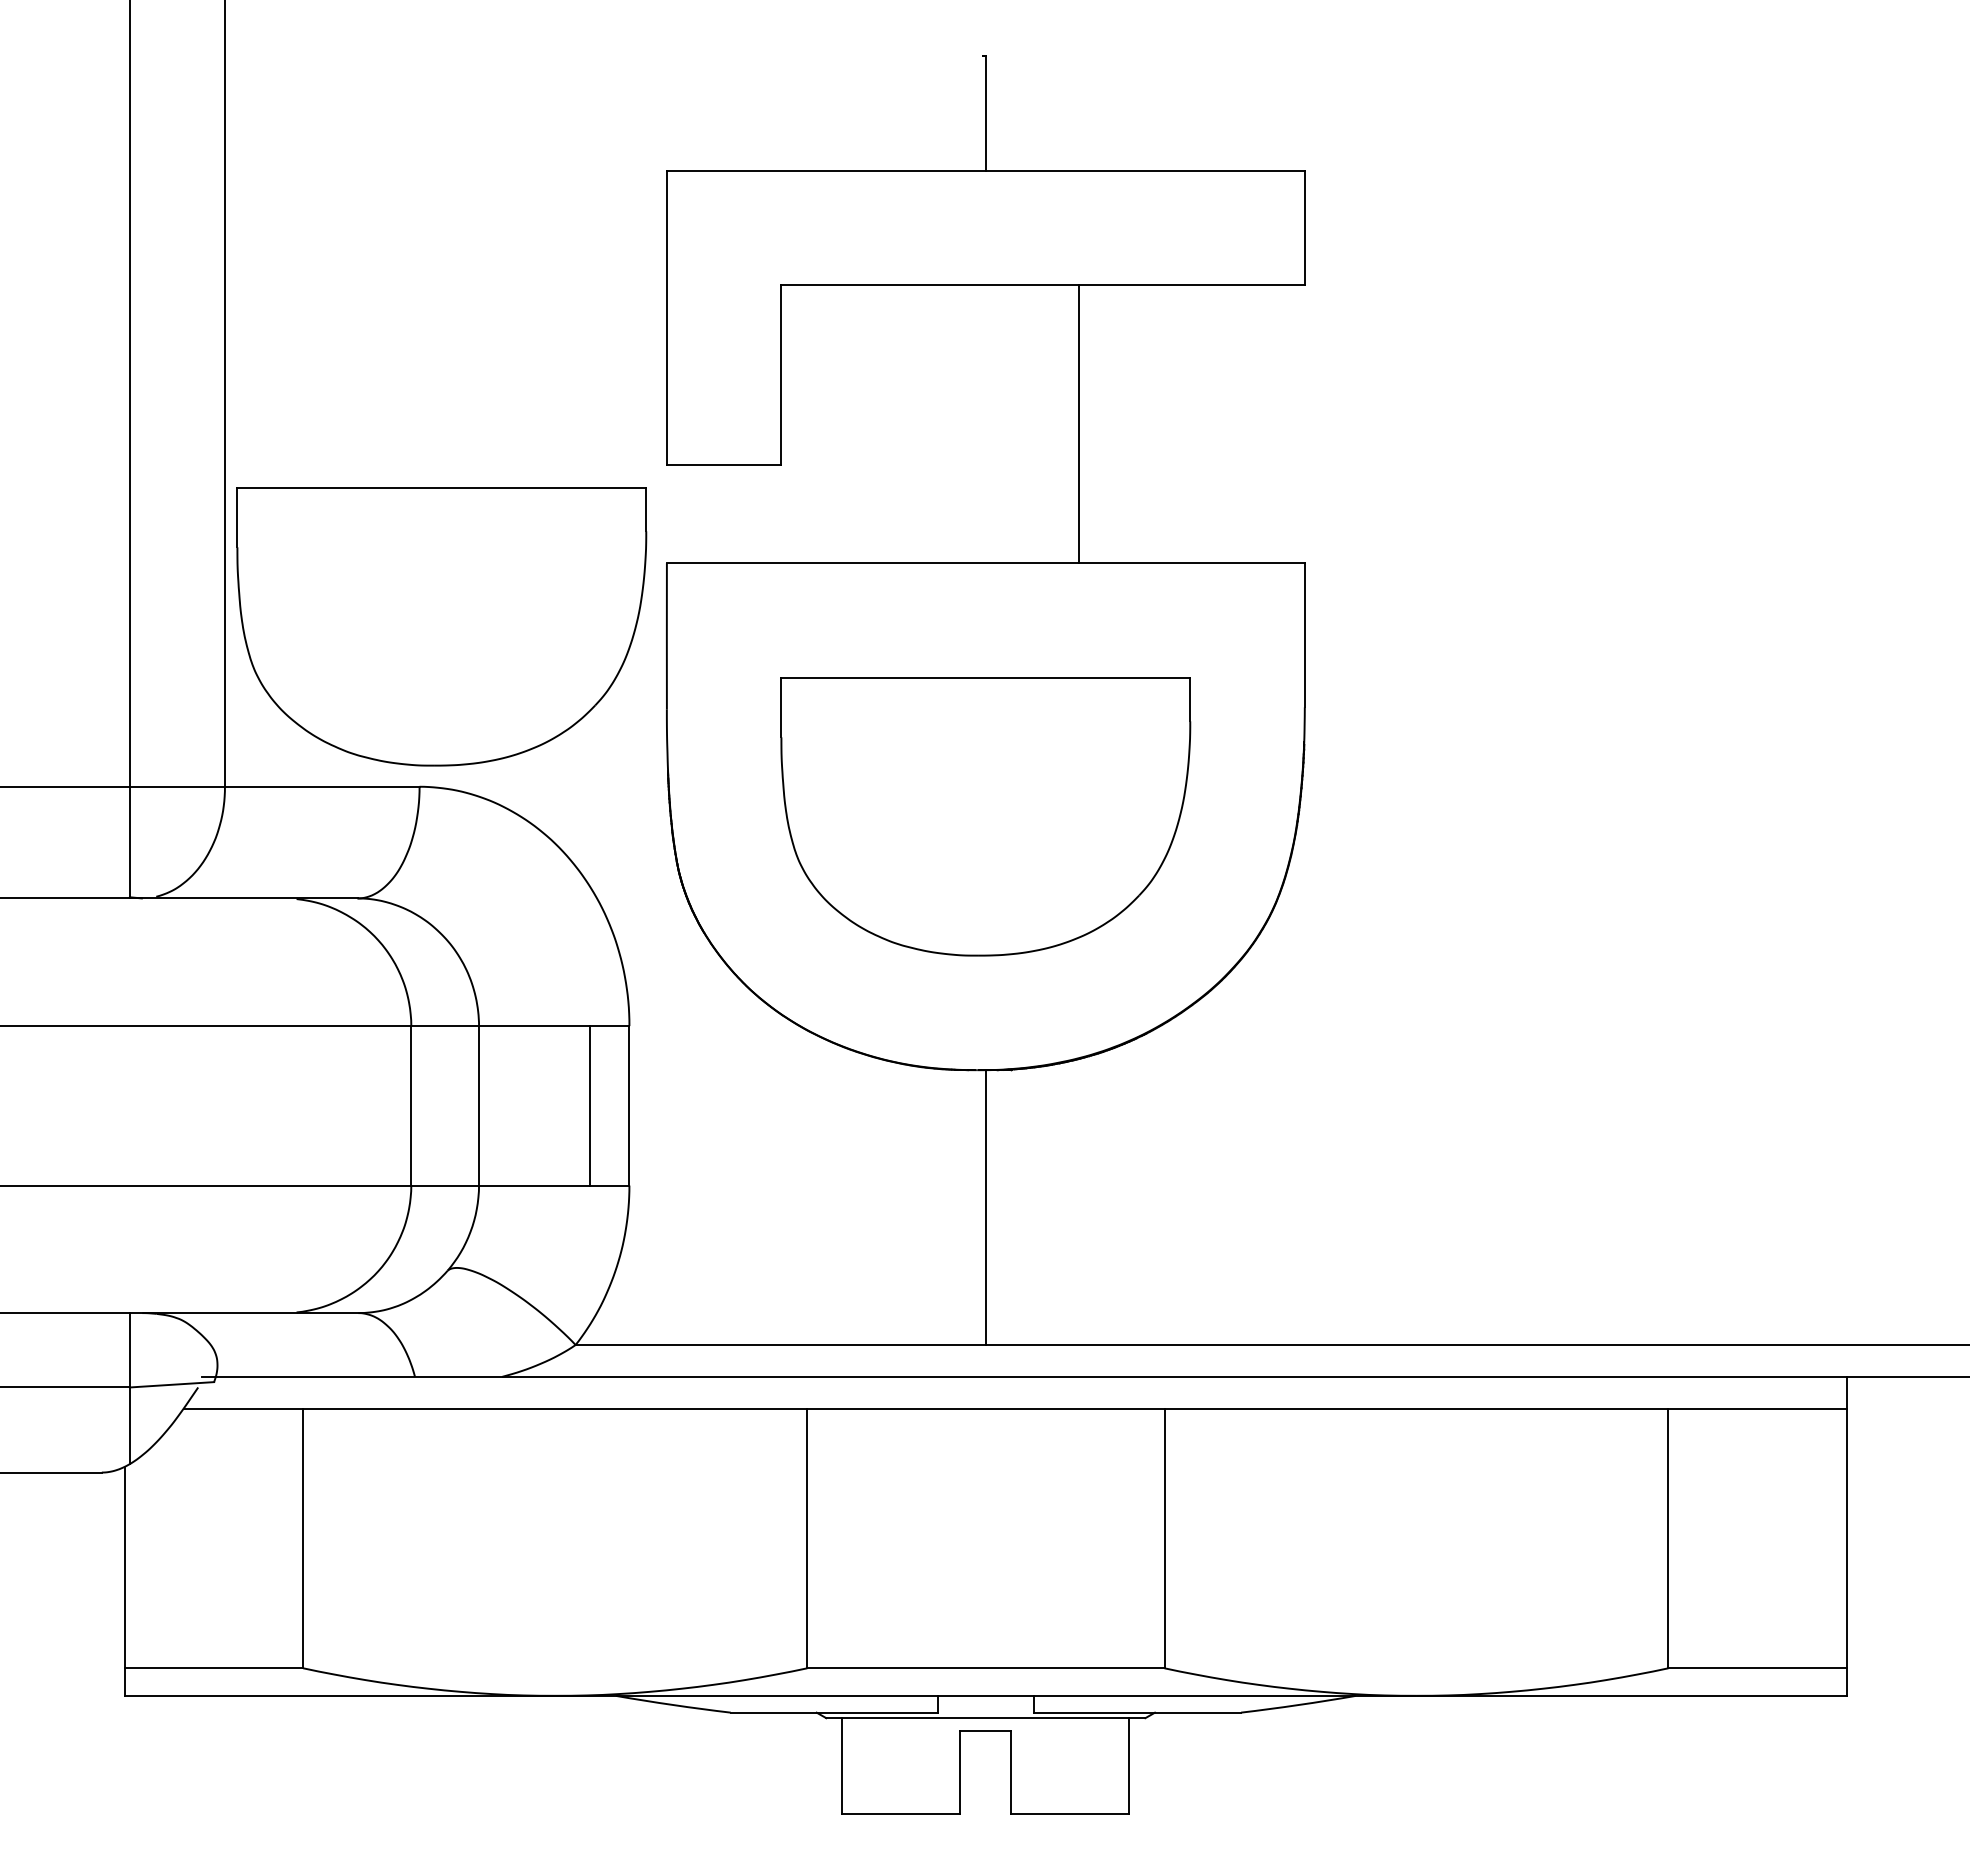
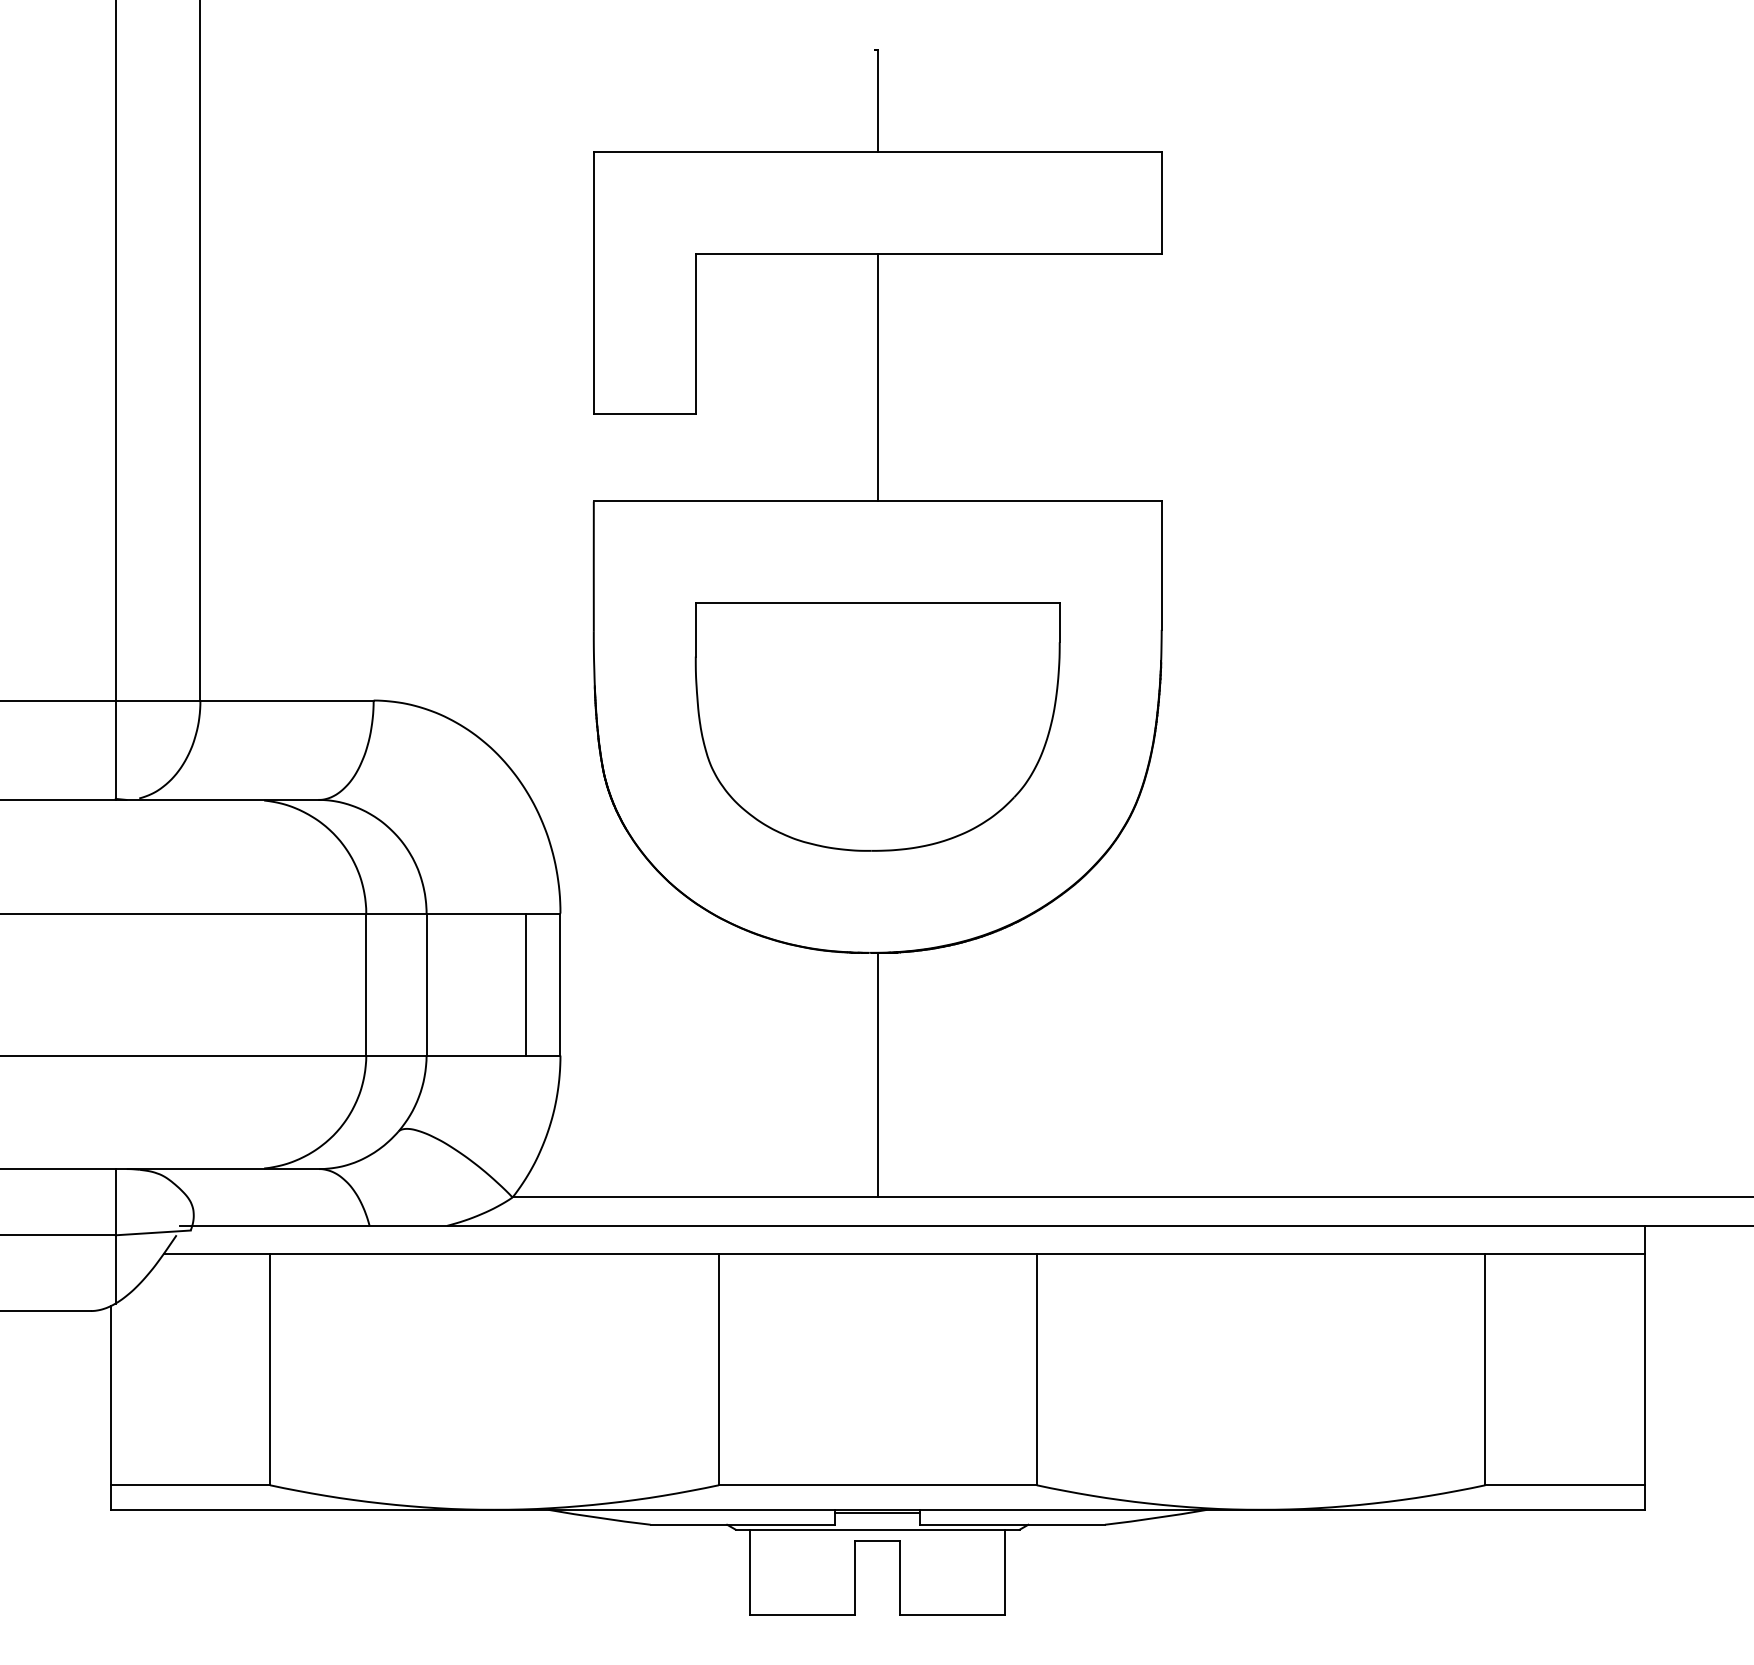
line: (1078, 424) -> (877, 378), moved
part: (441, 626) -> (393, 557), removed
line: (985, 1699) -> (877, 1513), added

